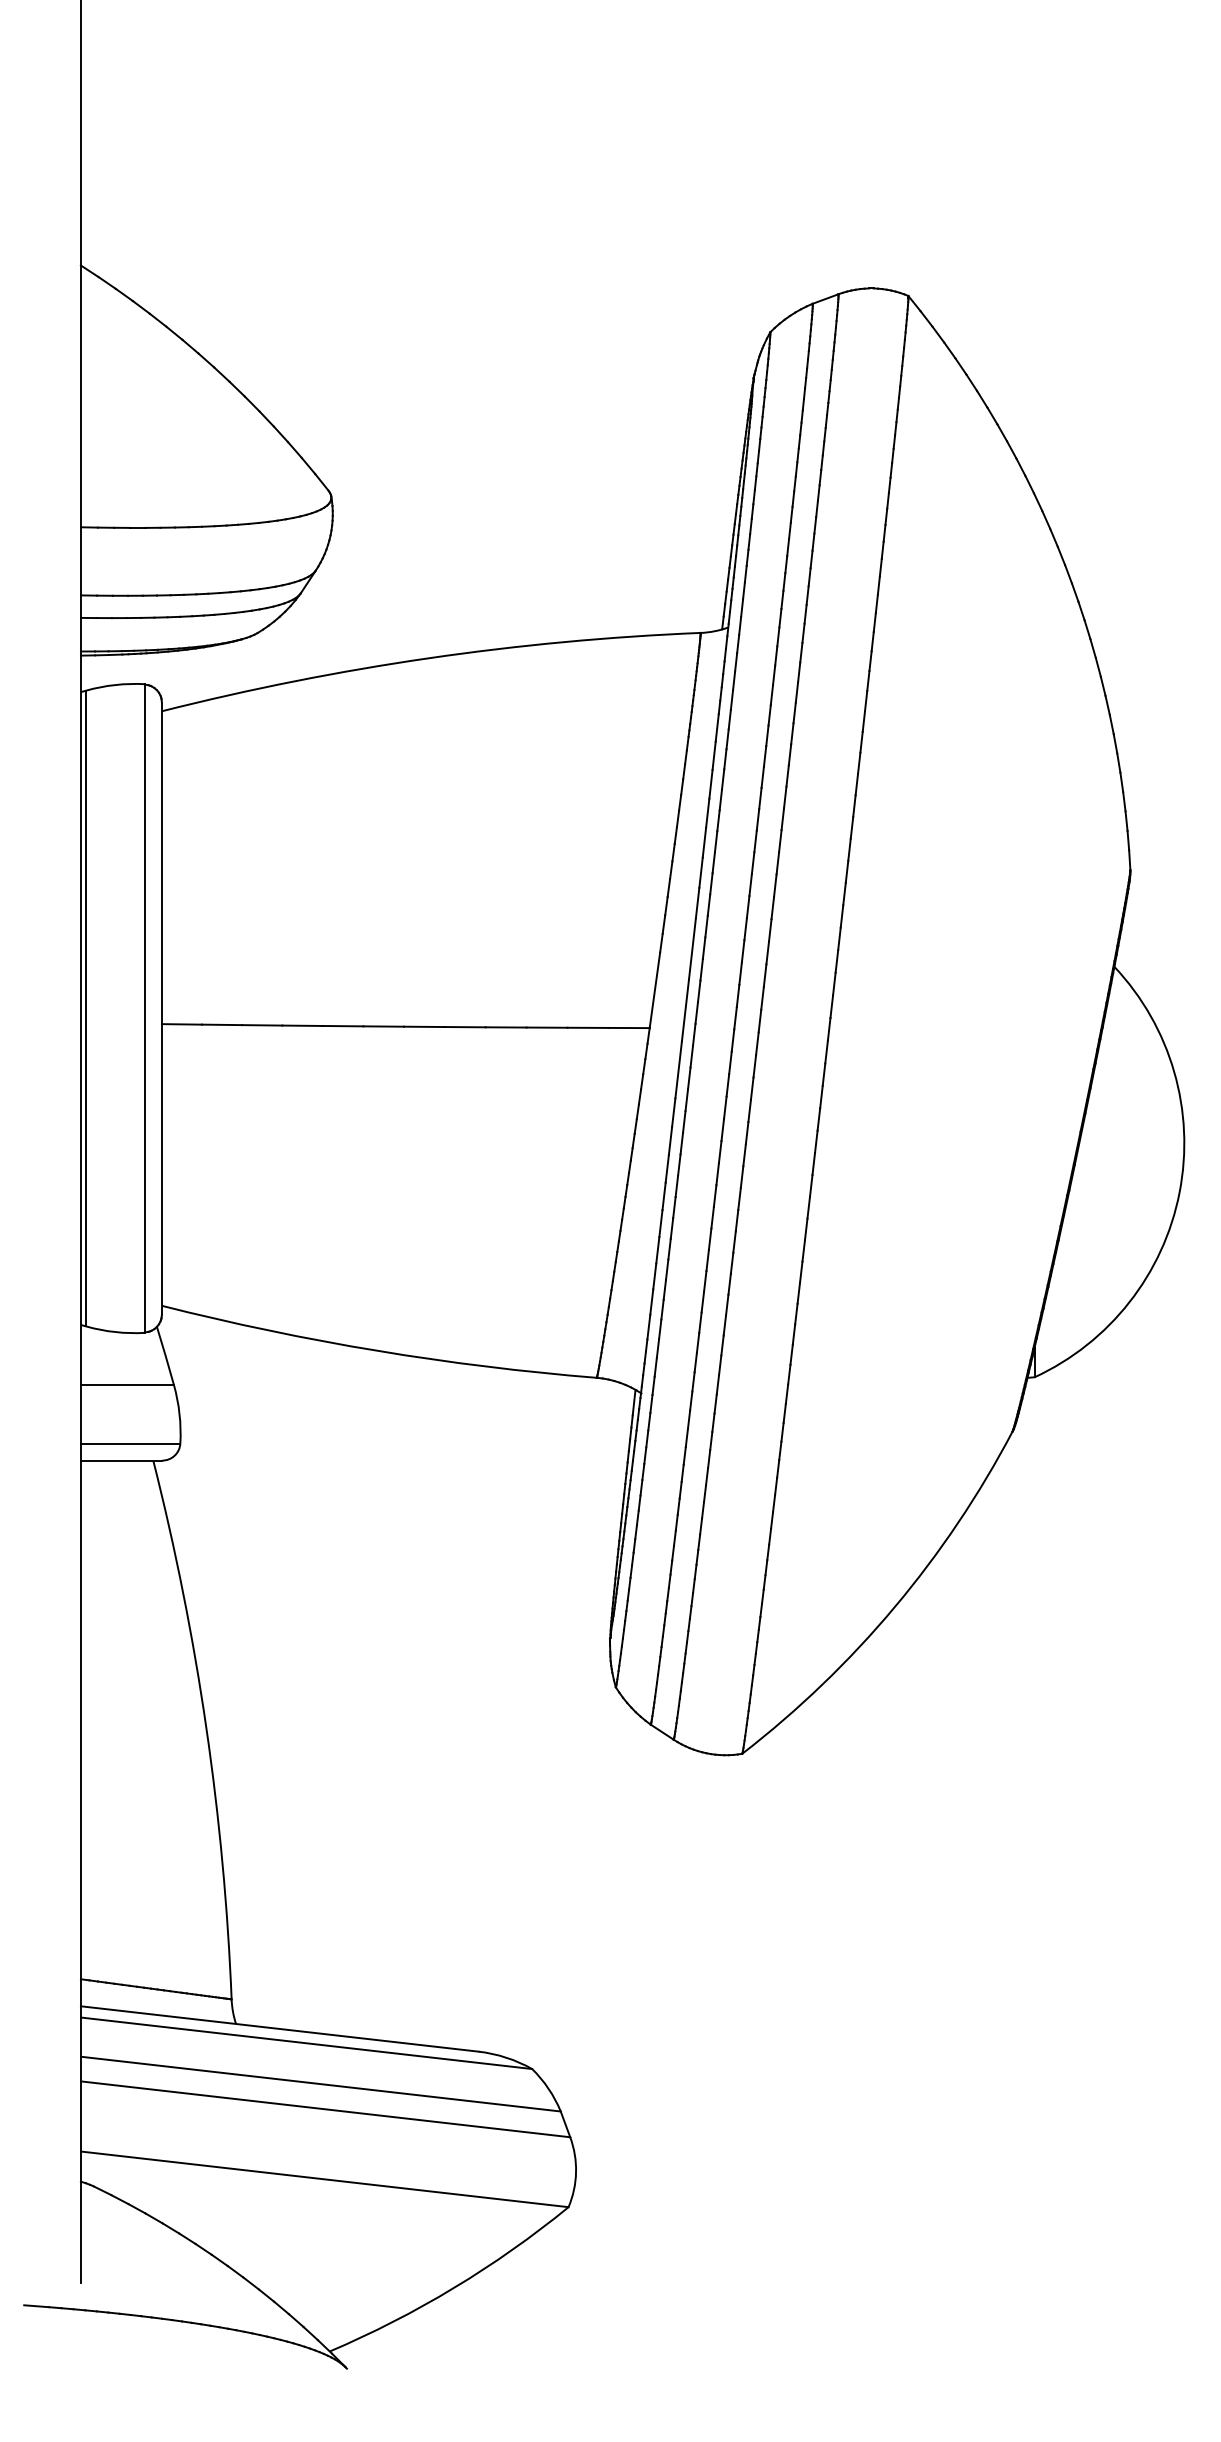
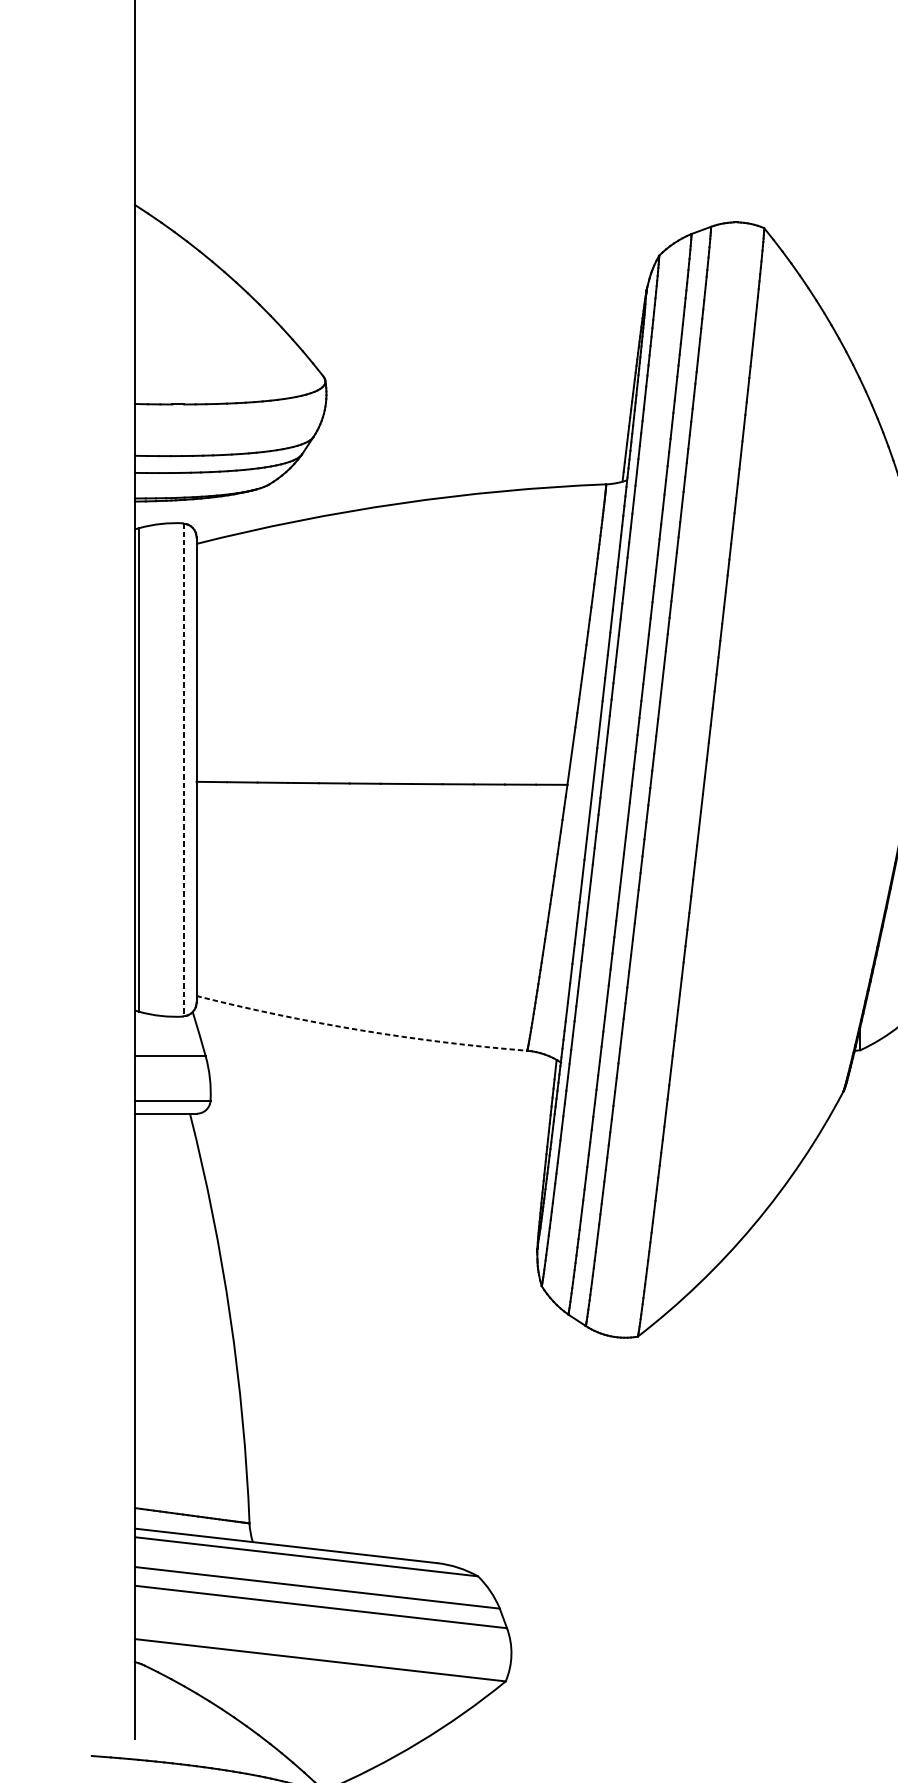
line: (144, 1009) -> (183, 770), solid -> dashed
arc: (377, 1350) -> (360, 1029), solid -> dashed

